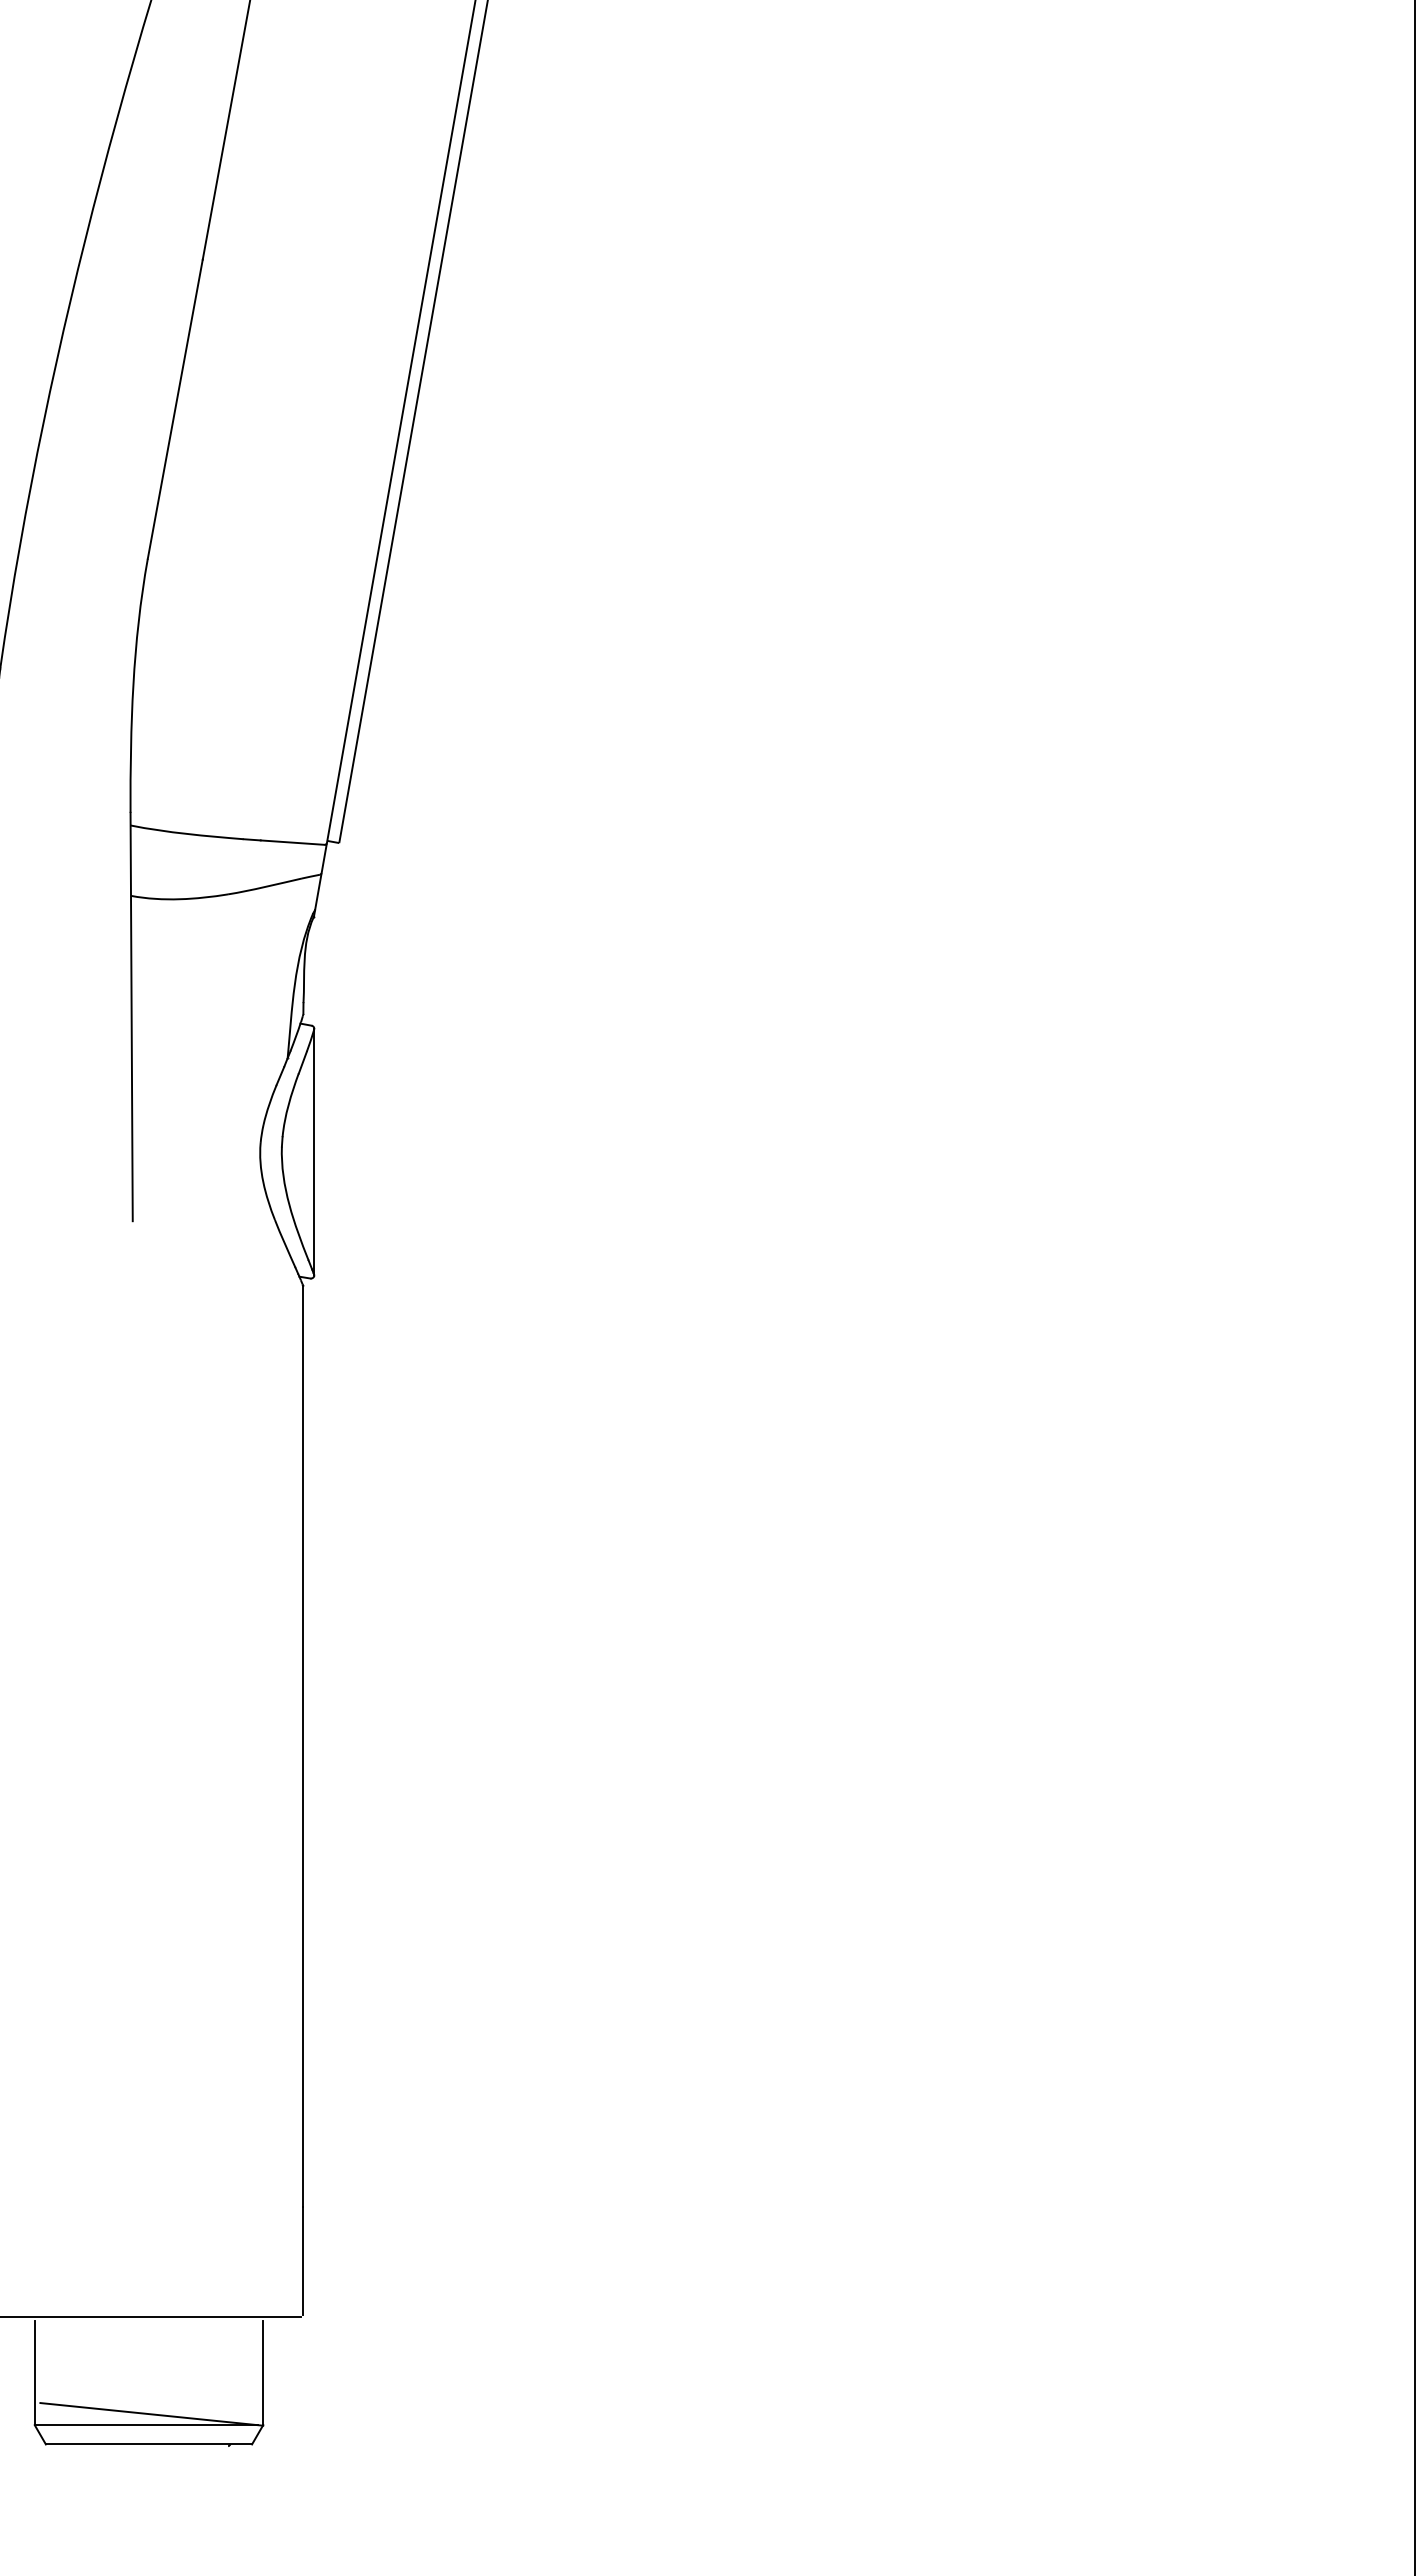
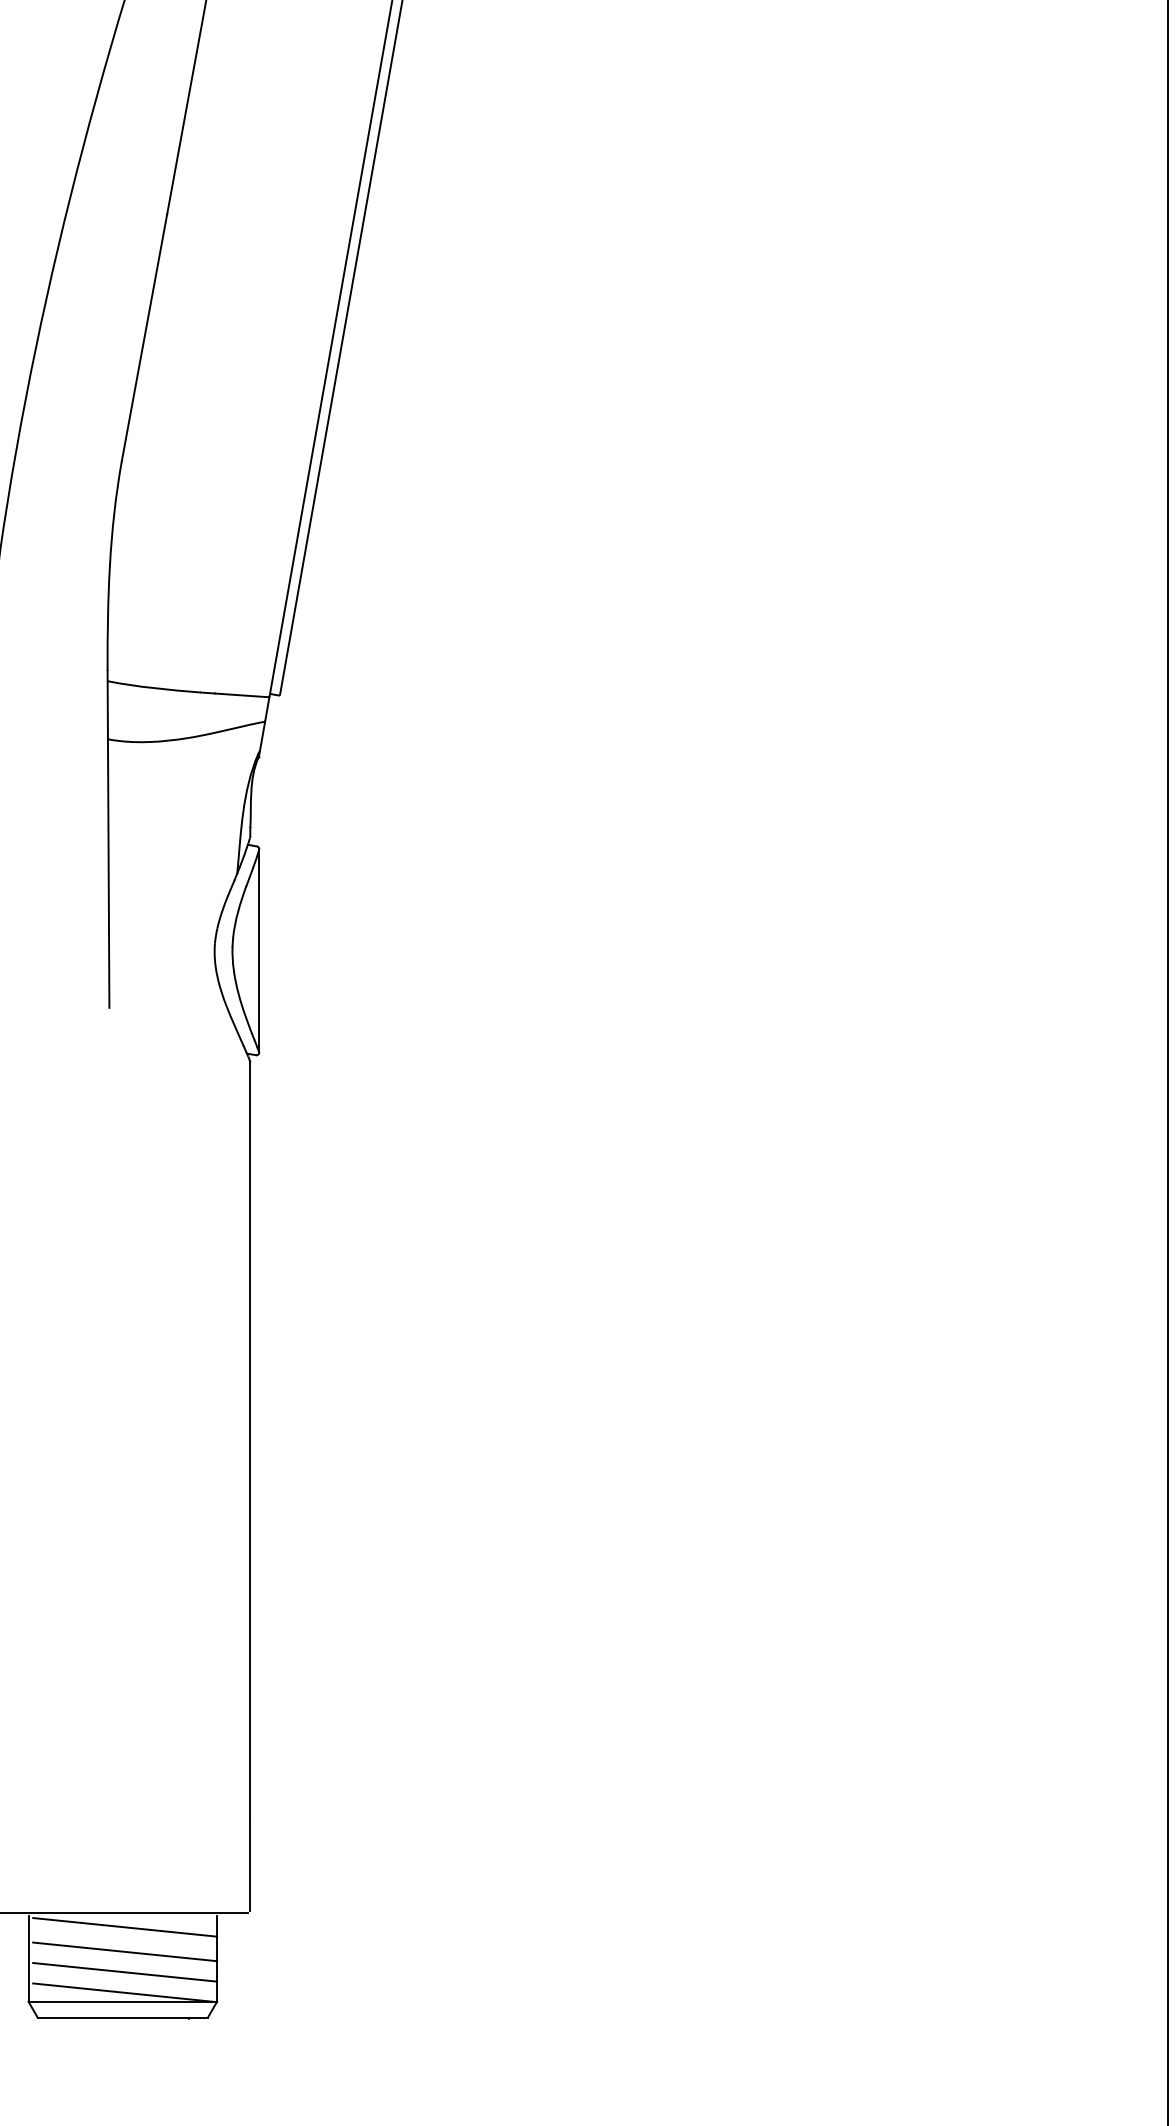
line: (151, 2334) -> (124, 1926), added
line: (151, 2364) -> (124, 1951), added
line: (151, 2389) -> (124, 1972), added

